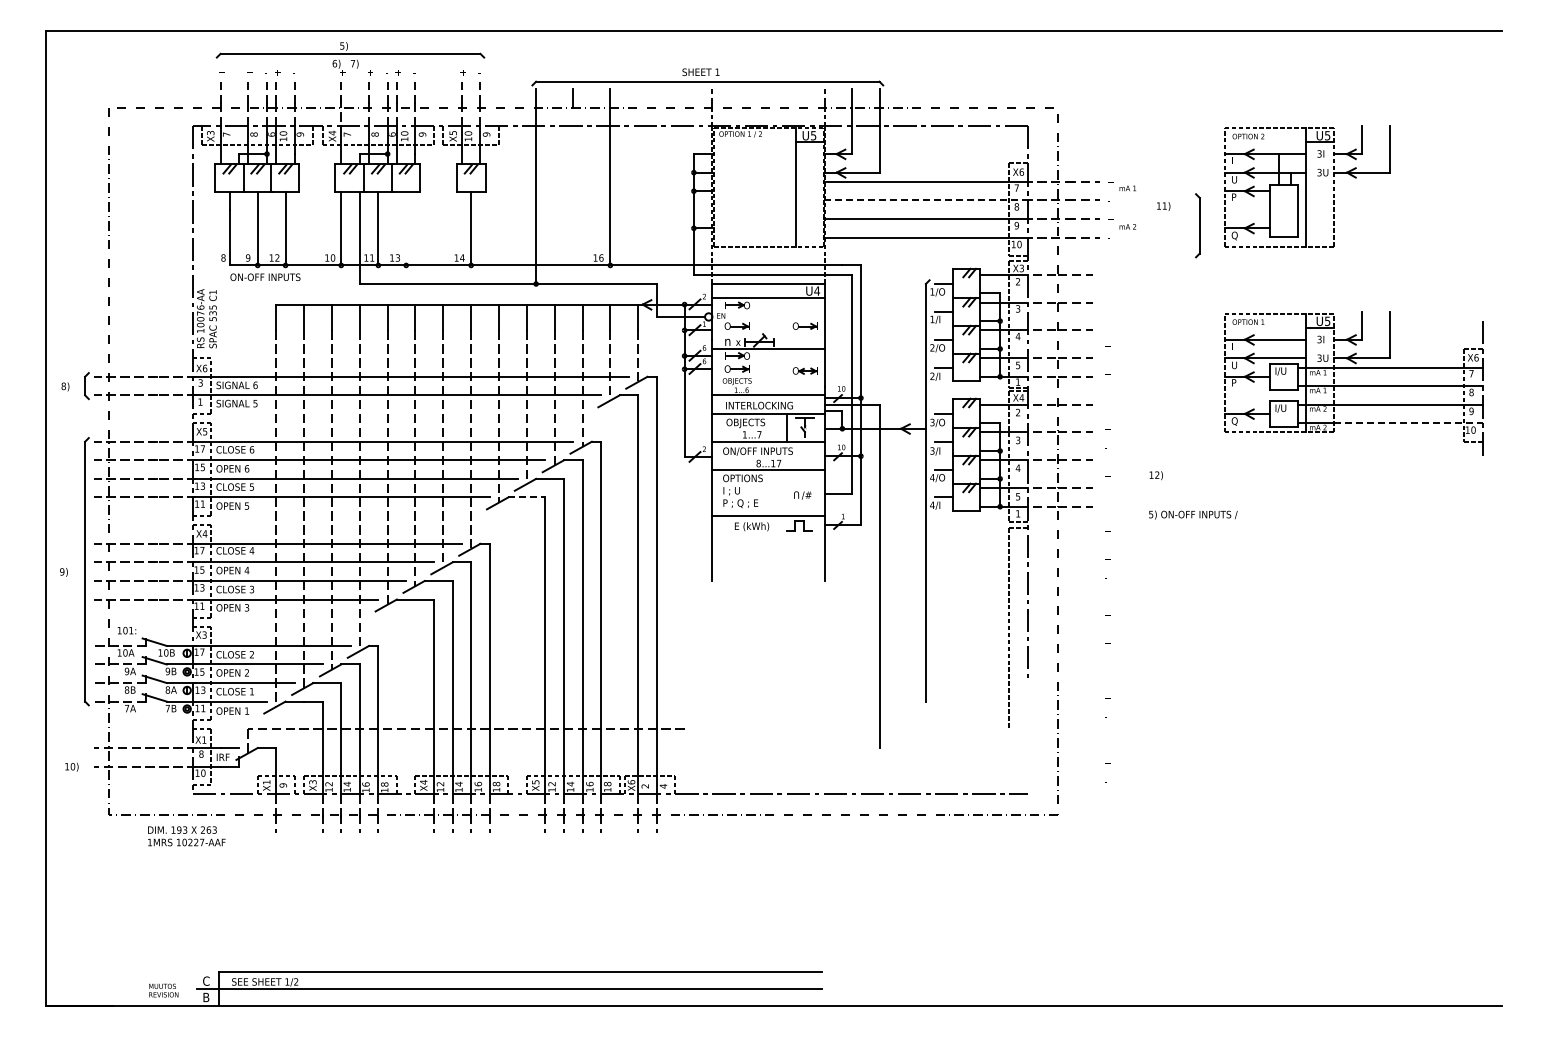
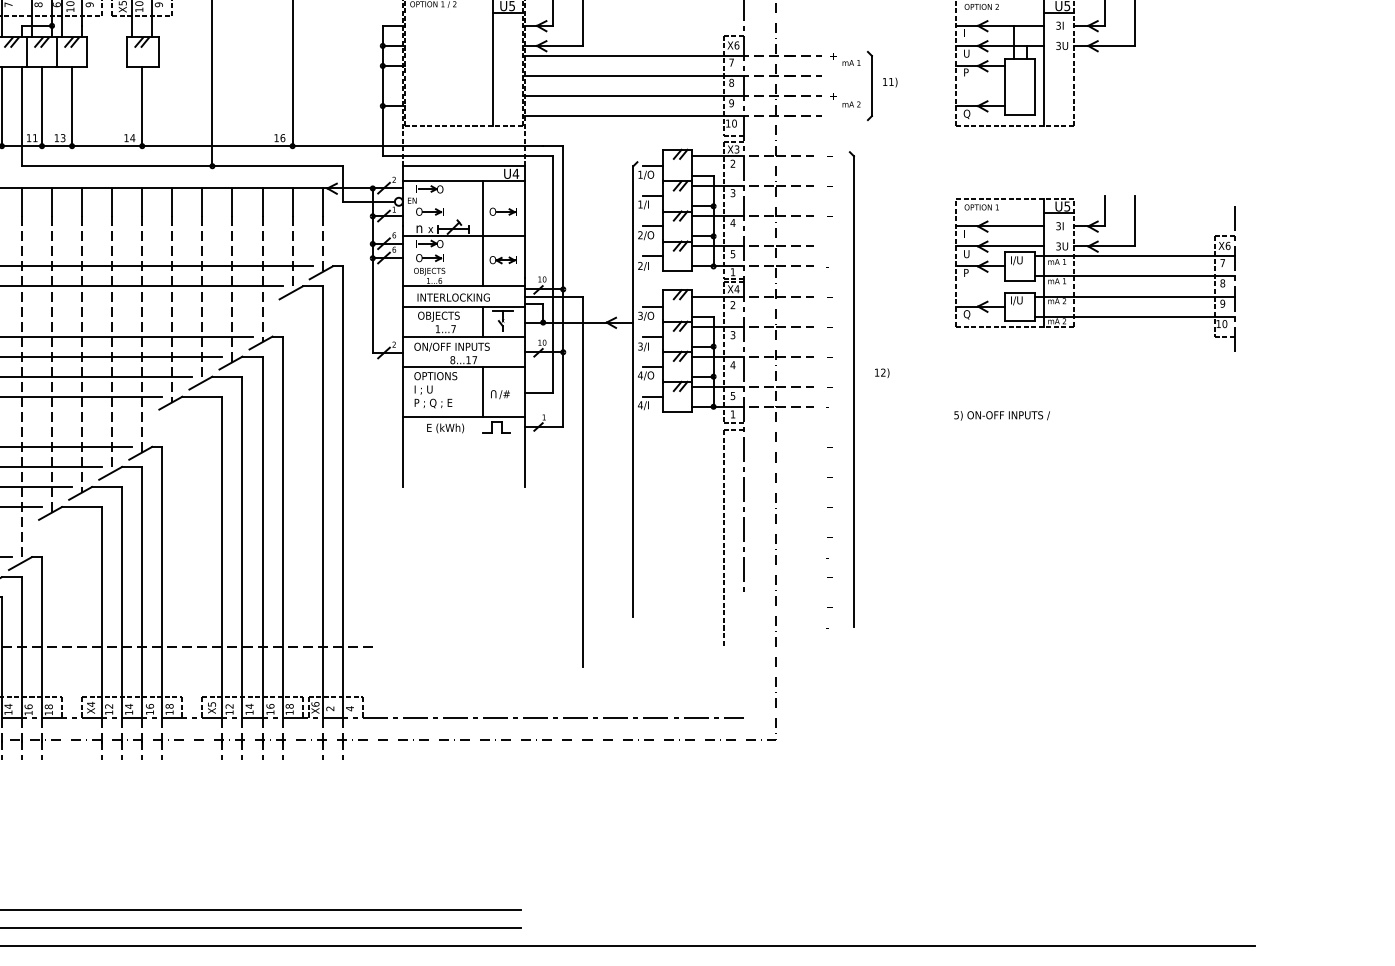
line: (926, 200) -> (634, 76), dashed -> solid
part: (1197, 225) -> (869, 85), moved
line: (406, 228) -> (72, 106), added
line: (786, 346) -> (482, 233), added
line: (1408, 423) -> (1154, 316), dashed -> solid
part: (1128, 490) -> (852, 389), added
line: (786, 492) -> (482, 391), added
line: (526, 497) -> (202, 396), dashed -> solid
text: (1193, 514) -> (1002, 415), moved
text: (1107, 564) -> (829, 392), moved

